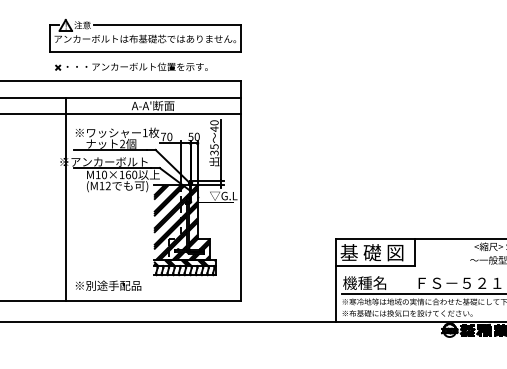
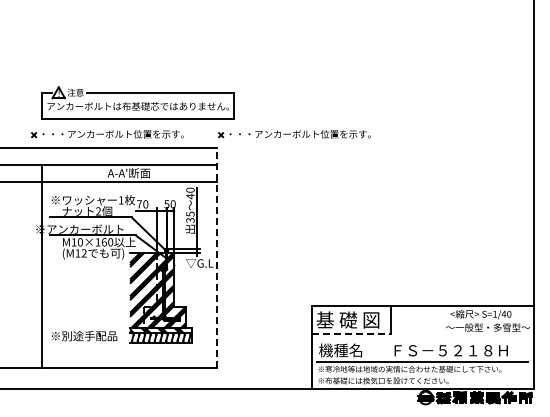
part: (144, 35) -> (137, 102), moved
part: (318, 67) -> (294, 134), added
line: (240, 191) -> (216, 258), solid -> dashed
line: (375, 266) -> (351, 333), solid -> dashed
text: (108, 286) -> (84, 336), moved

